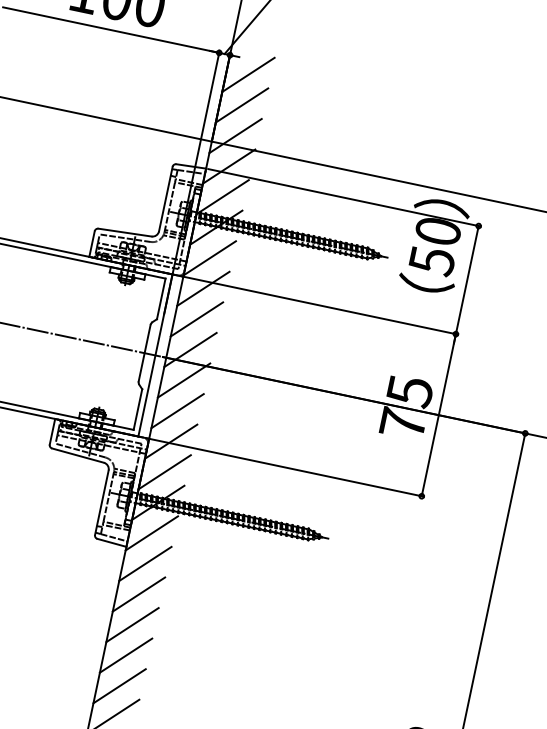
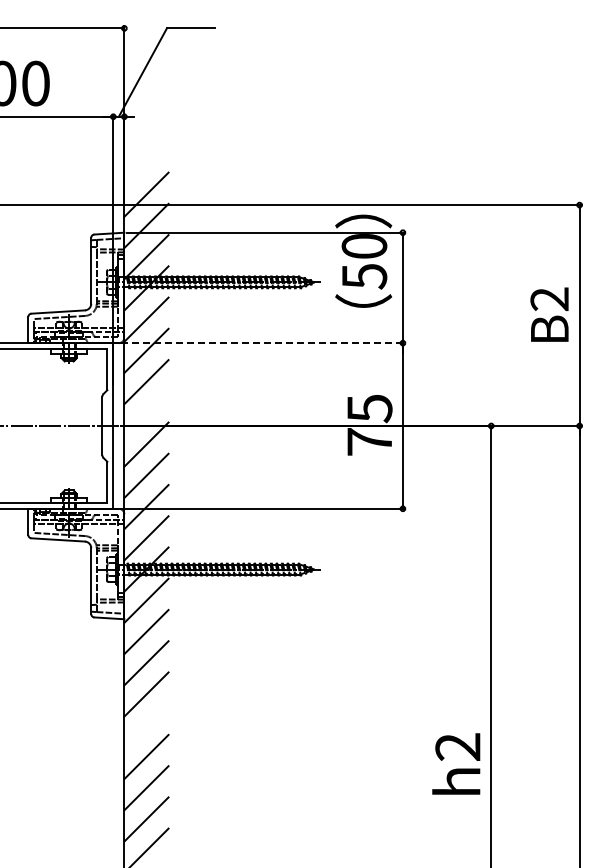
line: (248, 75) -> (146, 132), removed
line: (242, 105) -> (146, 163), removed
line: (319, 305) -> (263, 343), solid -> dashed
line: (190, 350) -> (146, 413), removed
line: (126, 655) -> (146, 725), removed

